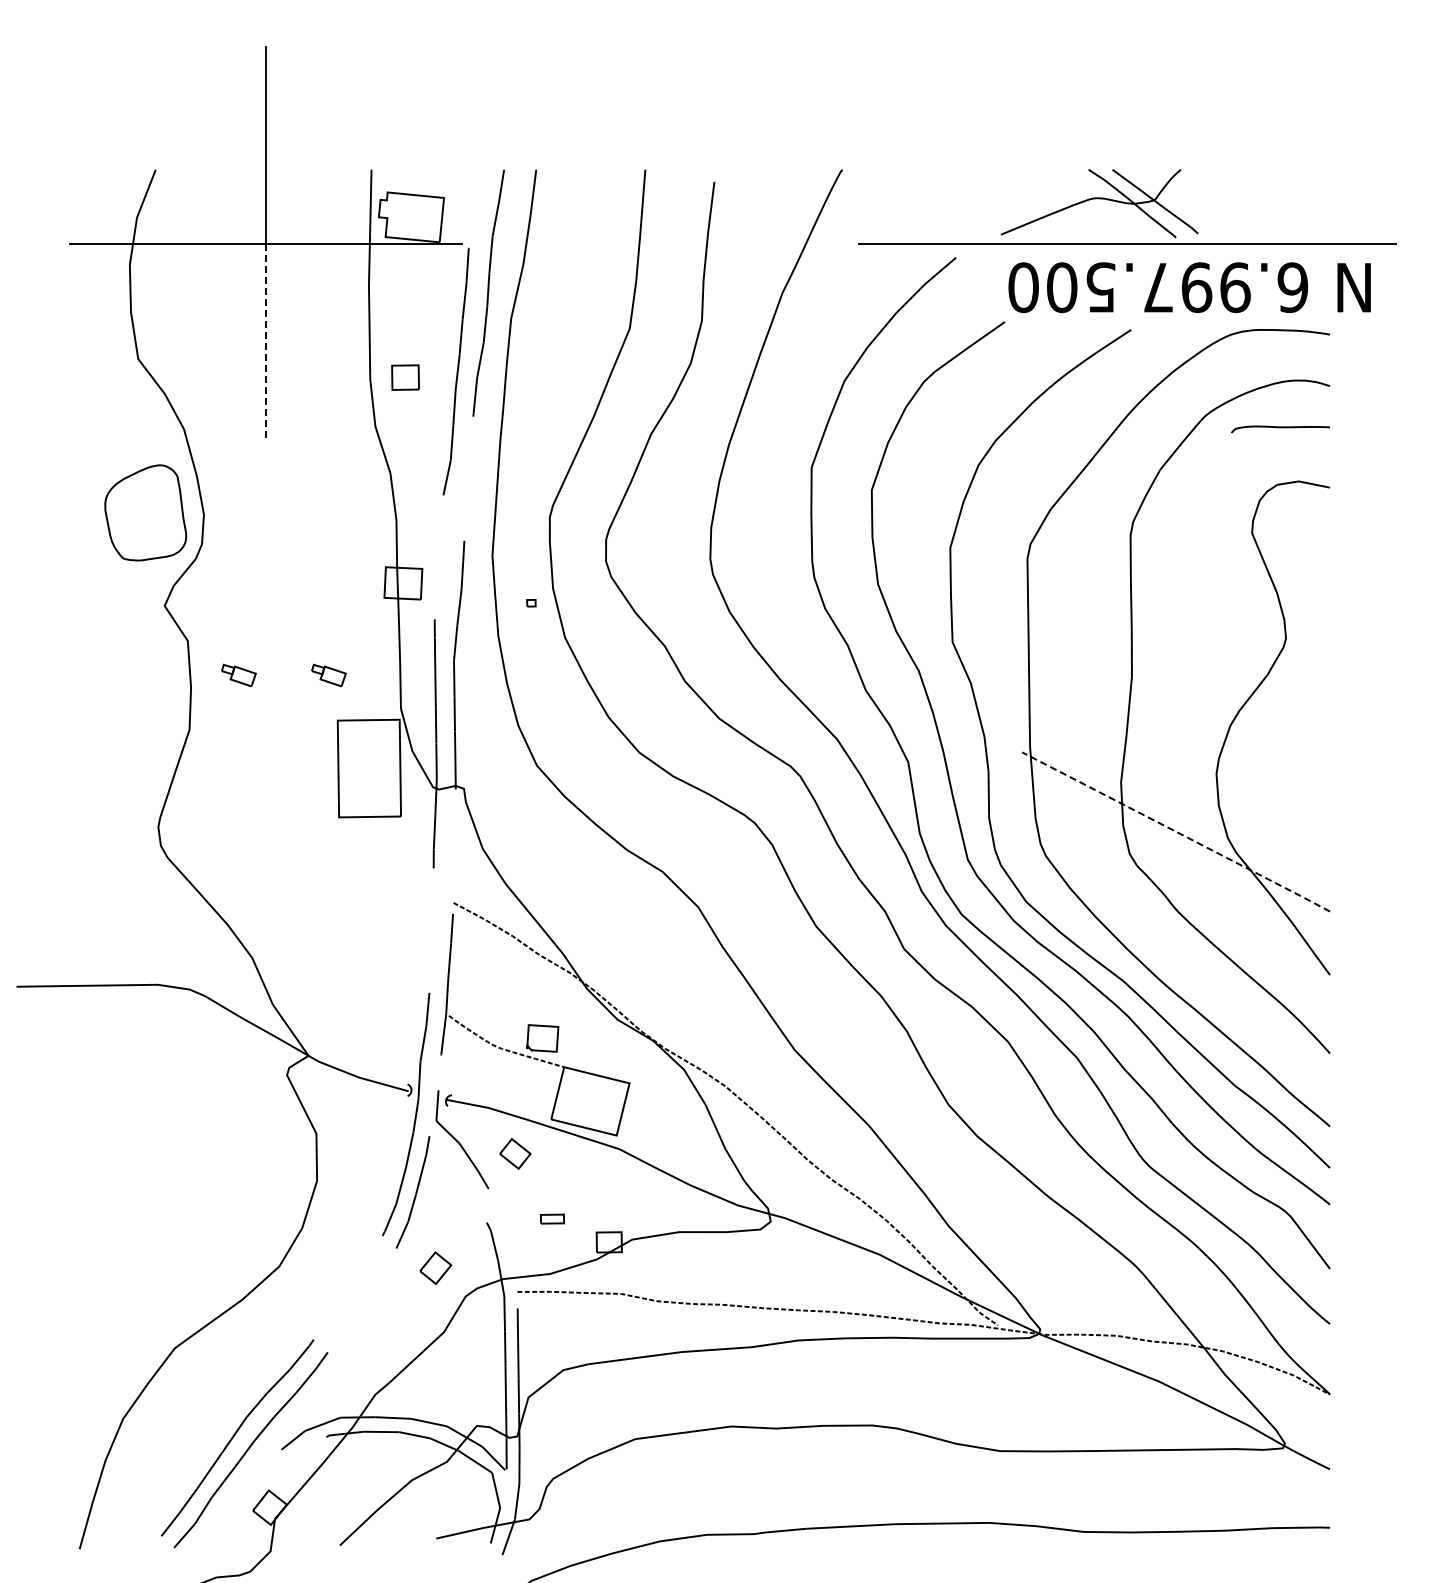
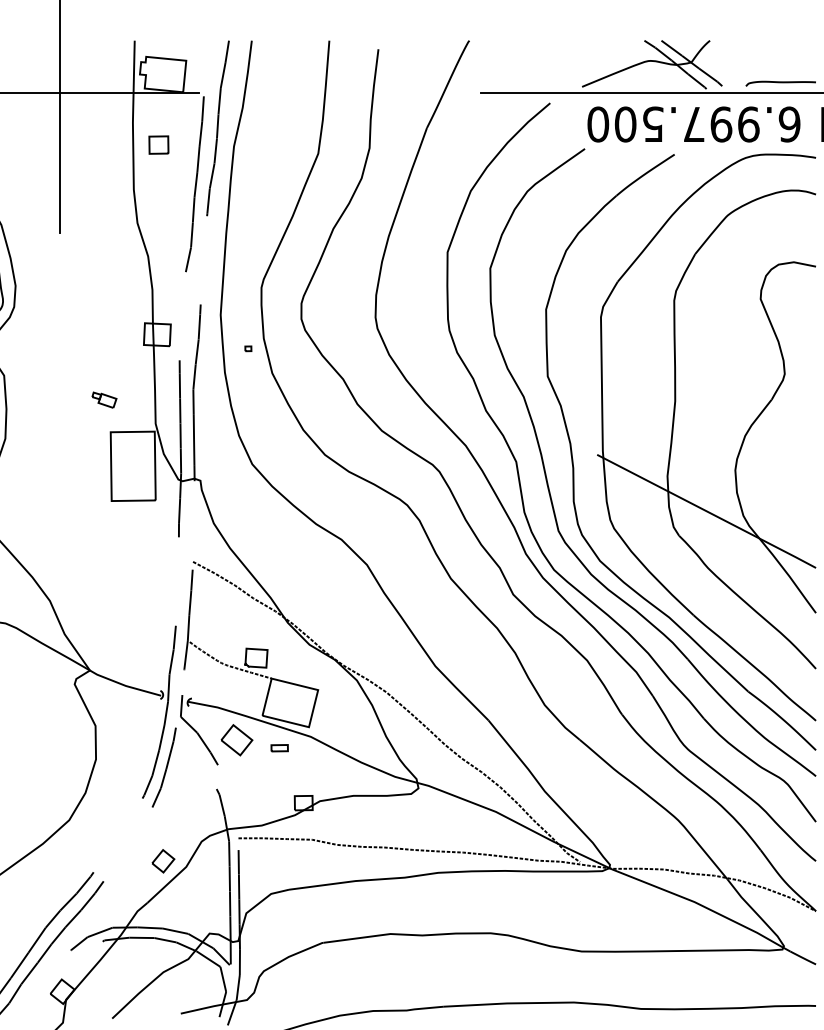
line: (266, 342) -> (60, 163), dashed -> solid
part: (405, 377) -> (158, 145), moved
curve: (1280, 428) -> (780, 83), moved
part: (238, 674) -> (40, 399), removed
line: (1176, 832) -> (706, 511), dashed -> solid
part: (515, 1153) -> (237, 739), size x1.43
part: (552, 1218) -> (279, 747), moved
part: (435, 1267) -> (163, 860), moved

